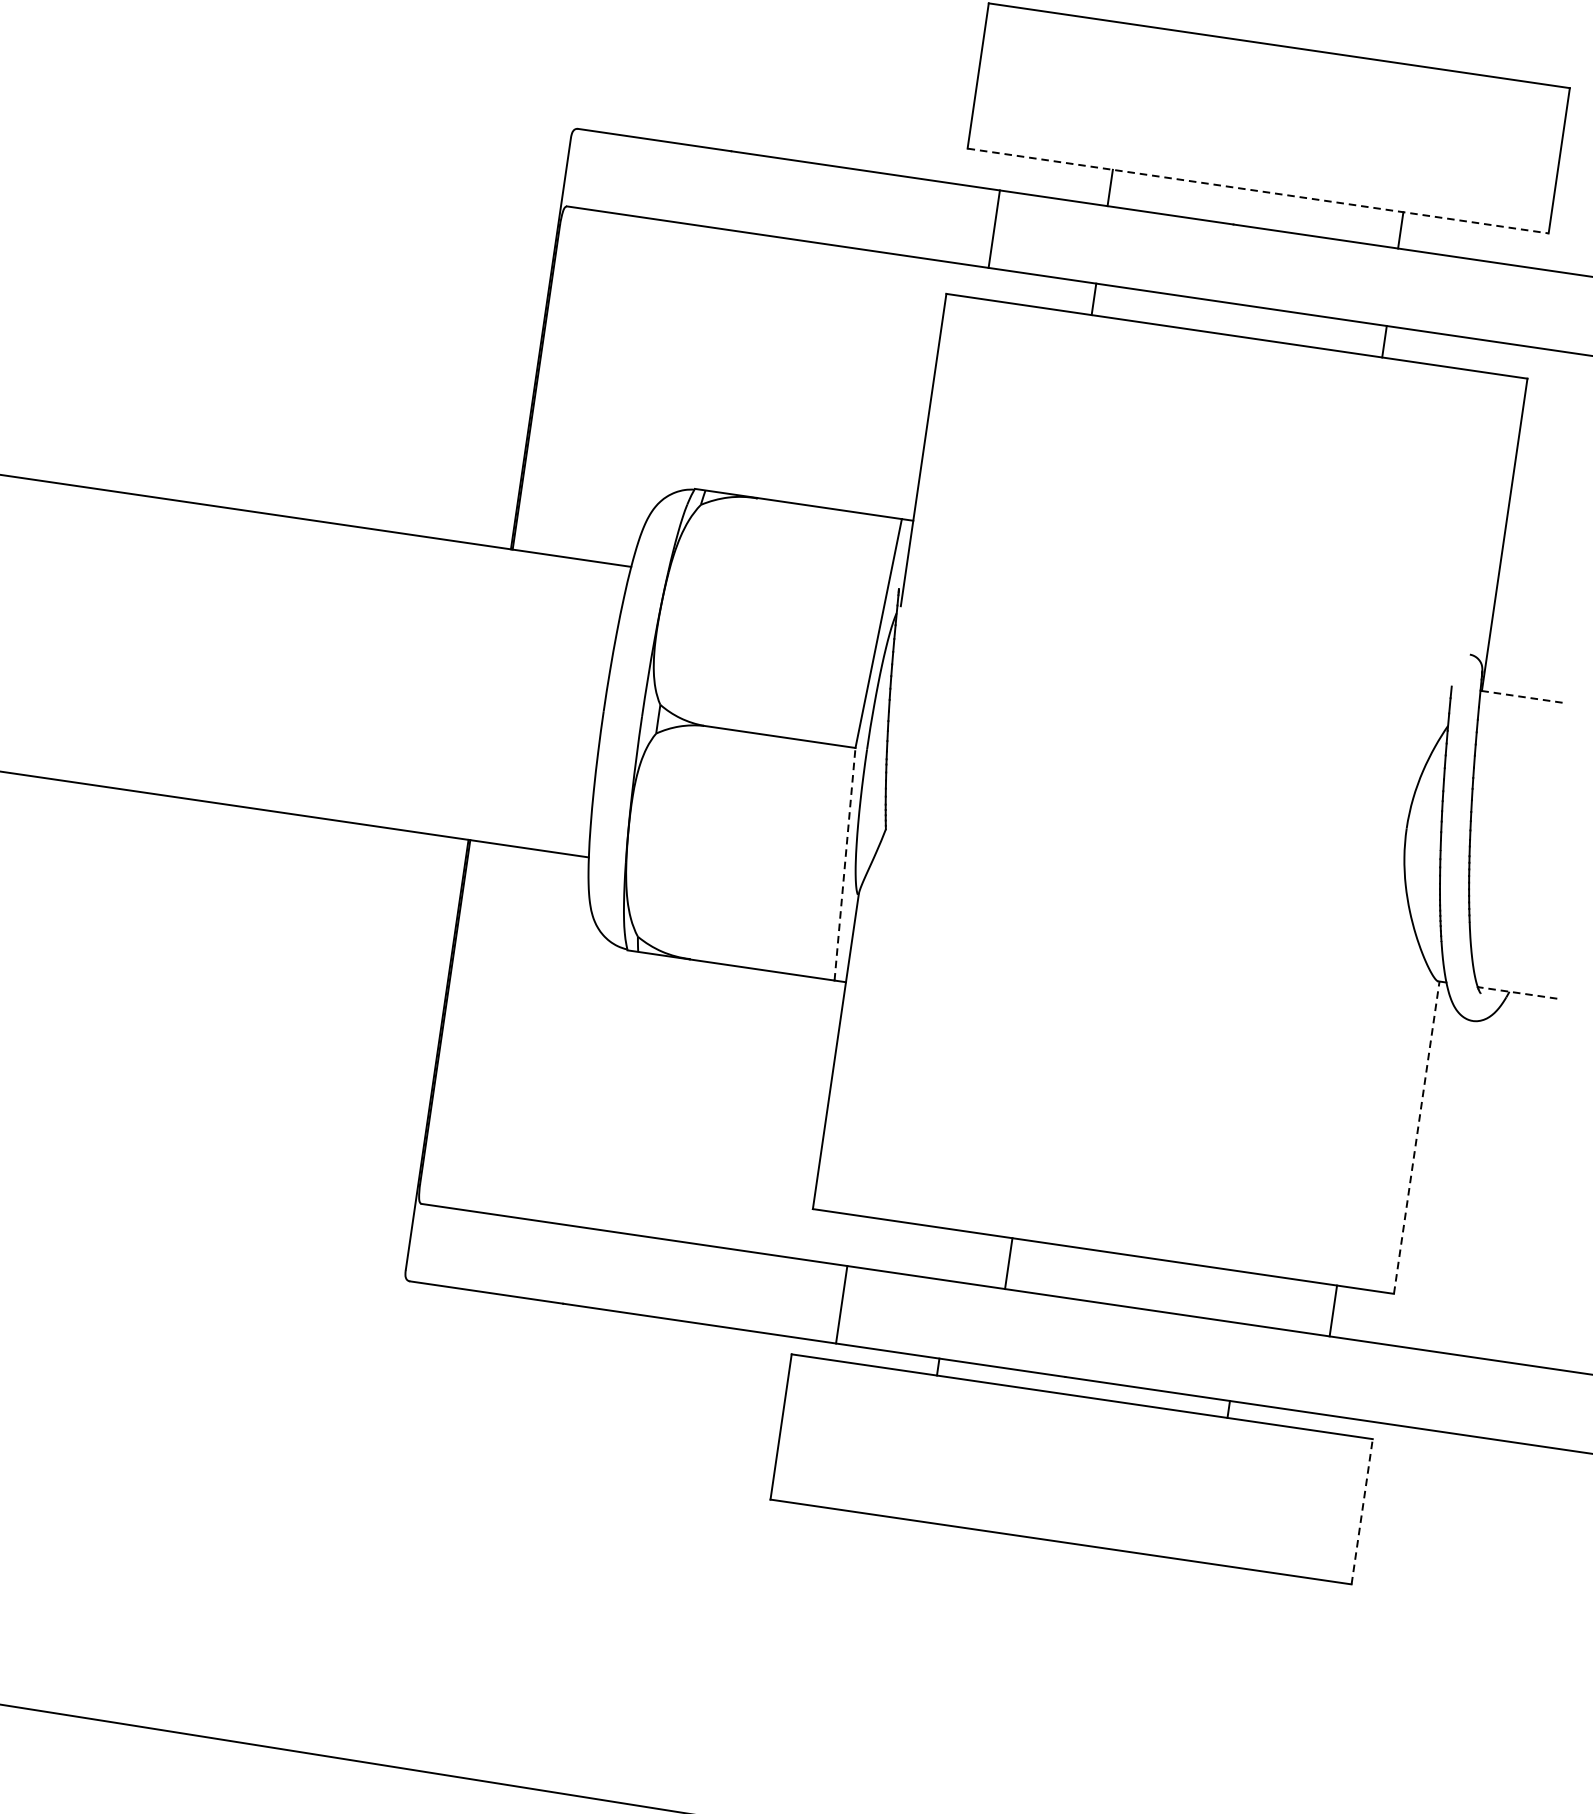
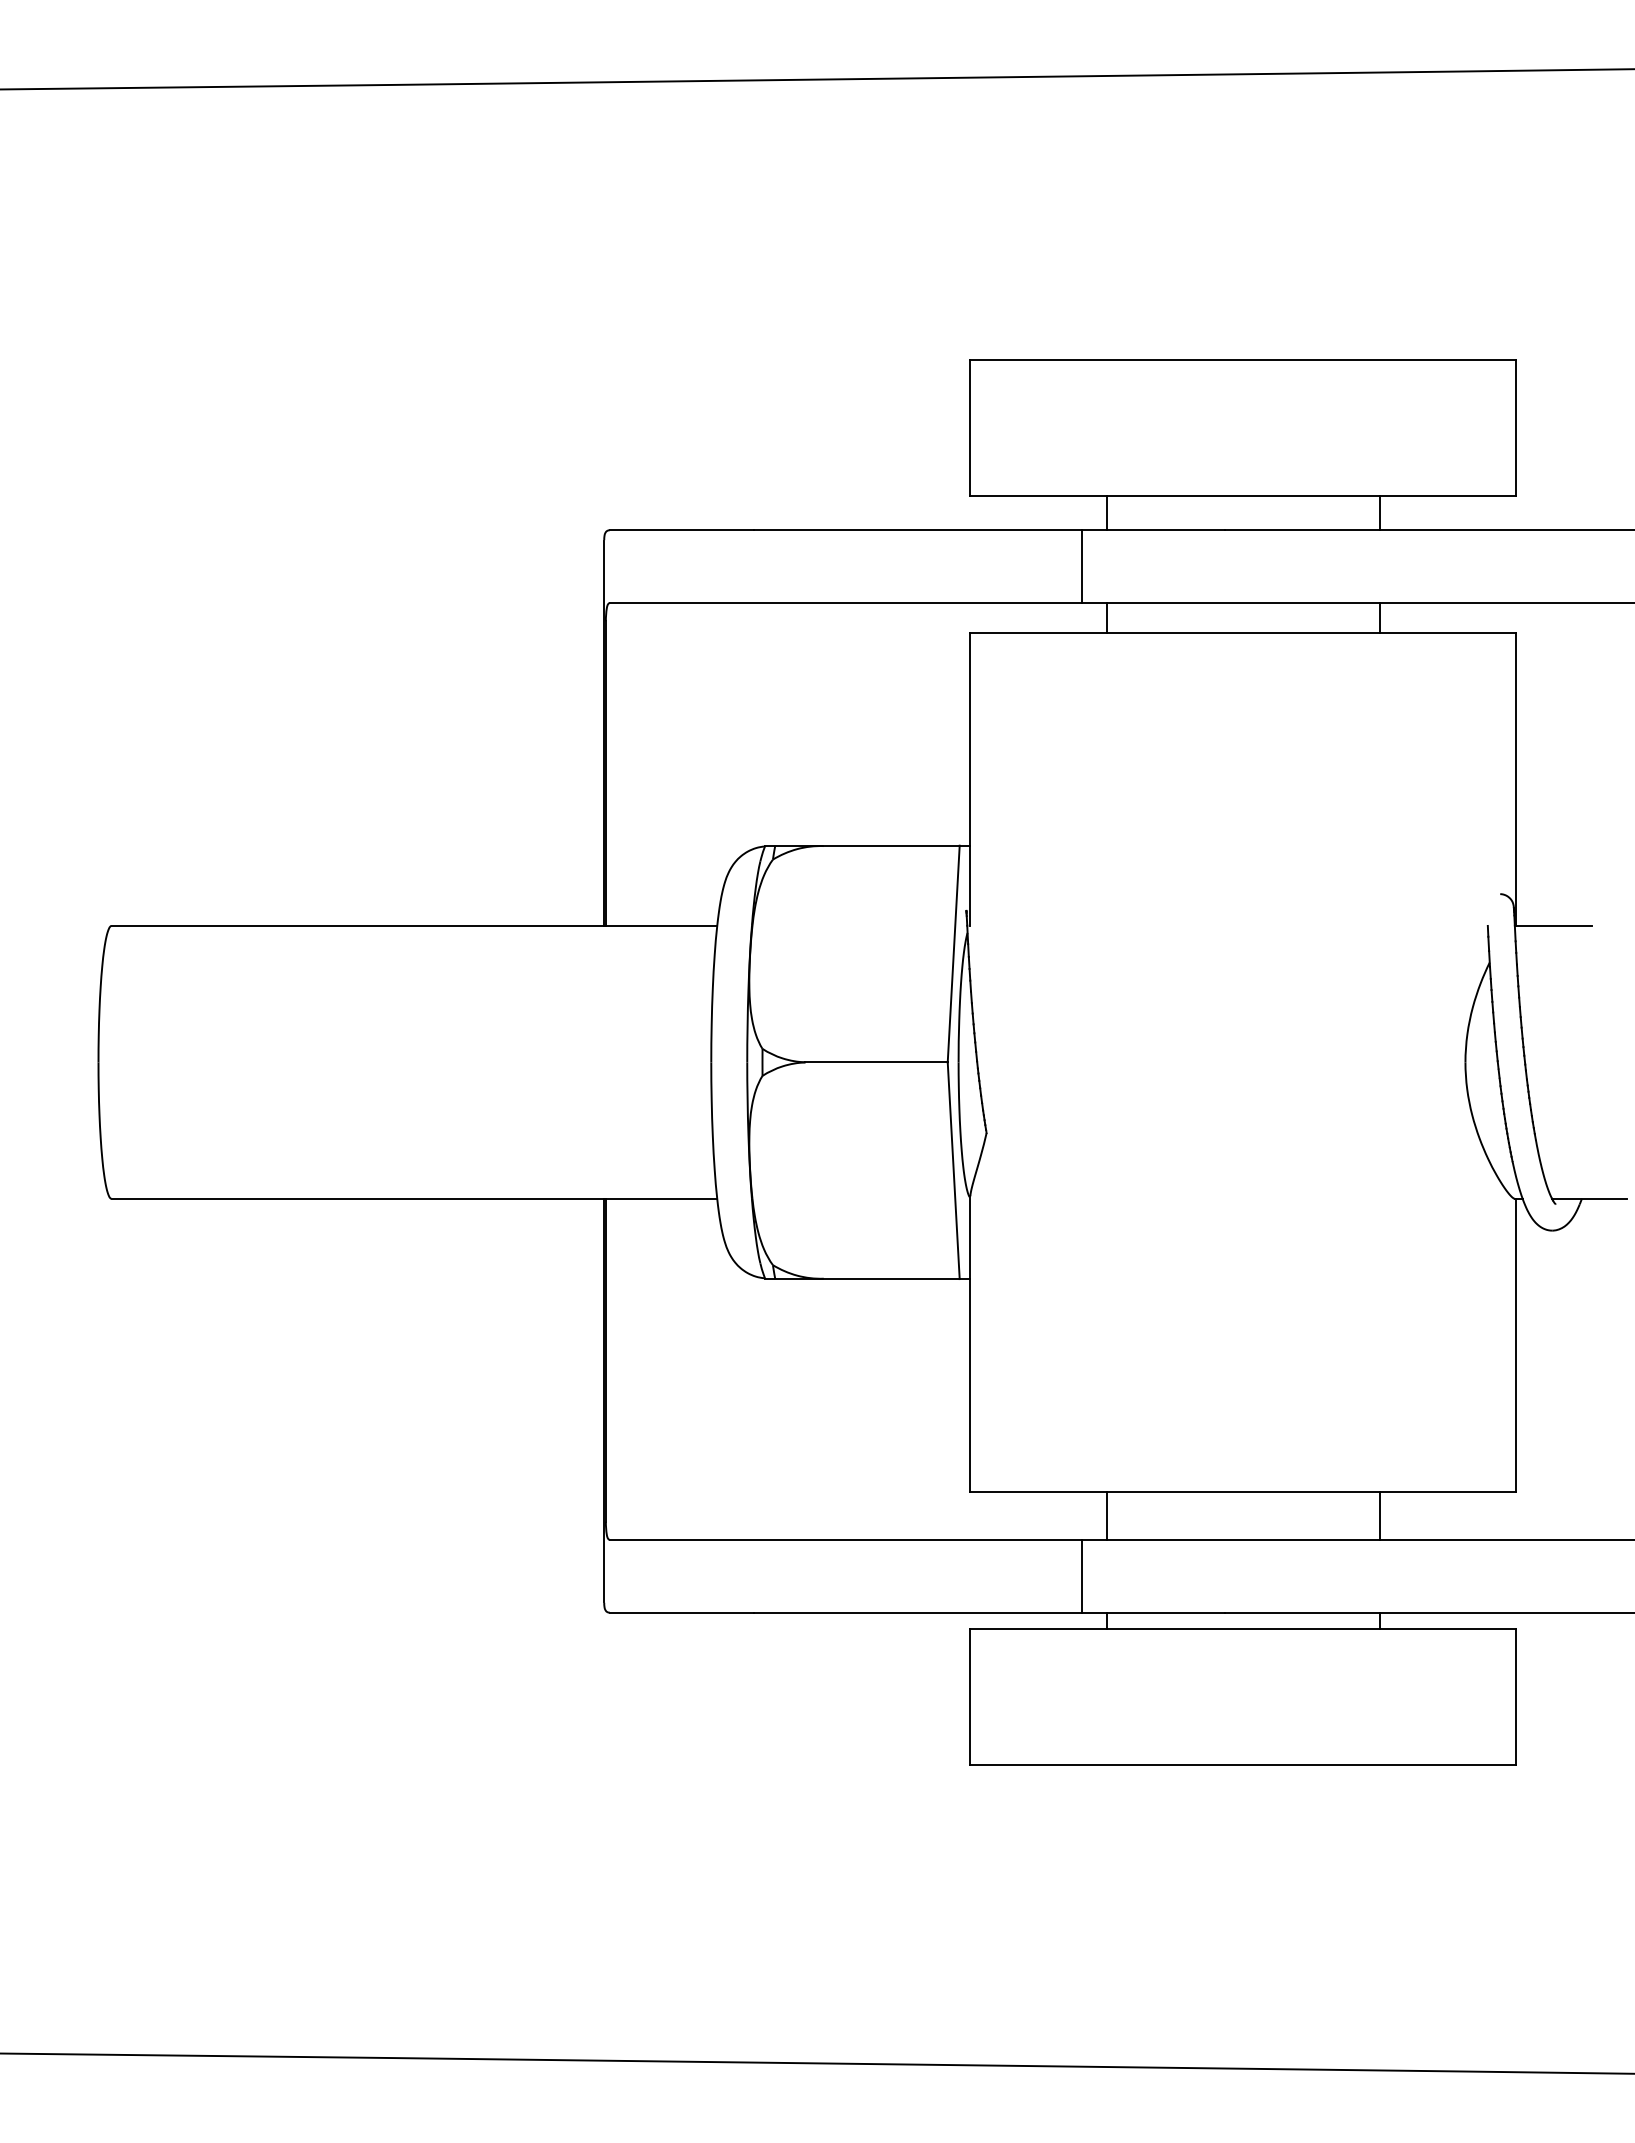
line: (1258, 191) -> (1243, 496), dashed -> solid
line: (994, 228) -> (1081, 566), moved
line: (1520, 696) -> (1552, 925), dashed -> solid
line: (844, 863) -> (953, 1170), dashed -> solid
line: (1516, 992) -> (1588, 1198), dashed -> solid
line: (1417, 1137) -> (1516, 1345), dashed -> solid
line: (1008, 1263) -> (1106, 1515), moved
line: (841, 1303) -> (1081, 1575), moved
line: (1333, 1310) -> (1379, 1515), moved
line: (1362, 1511) -> (1516, 1696), dashed -> solid

